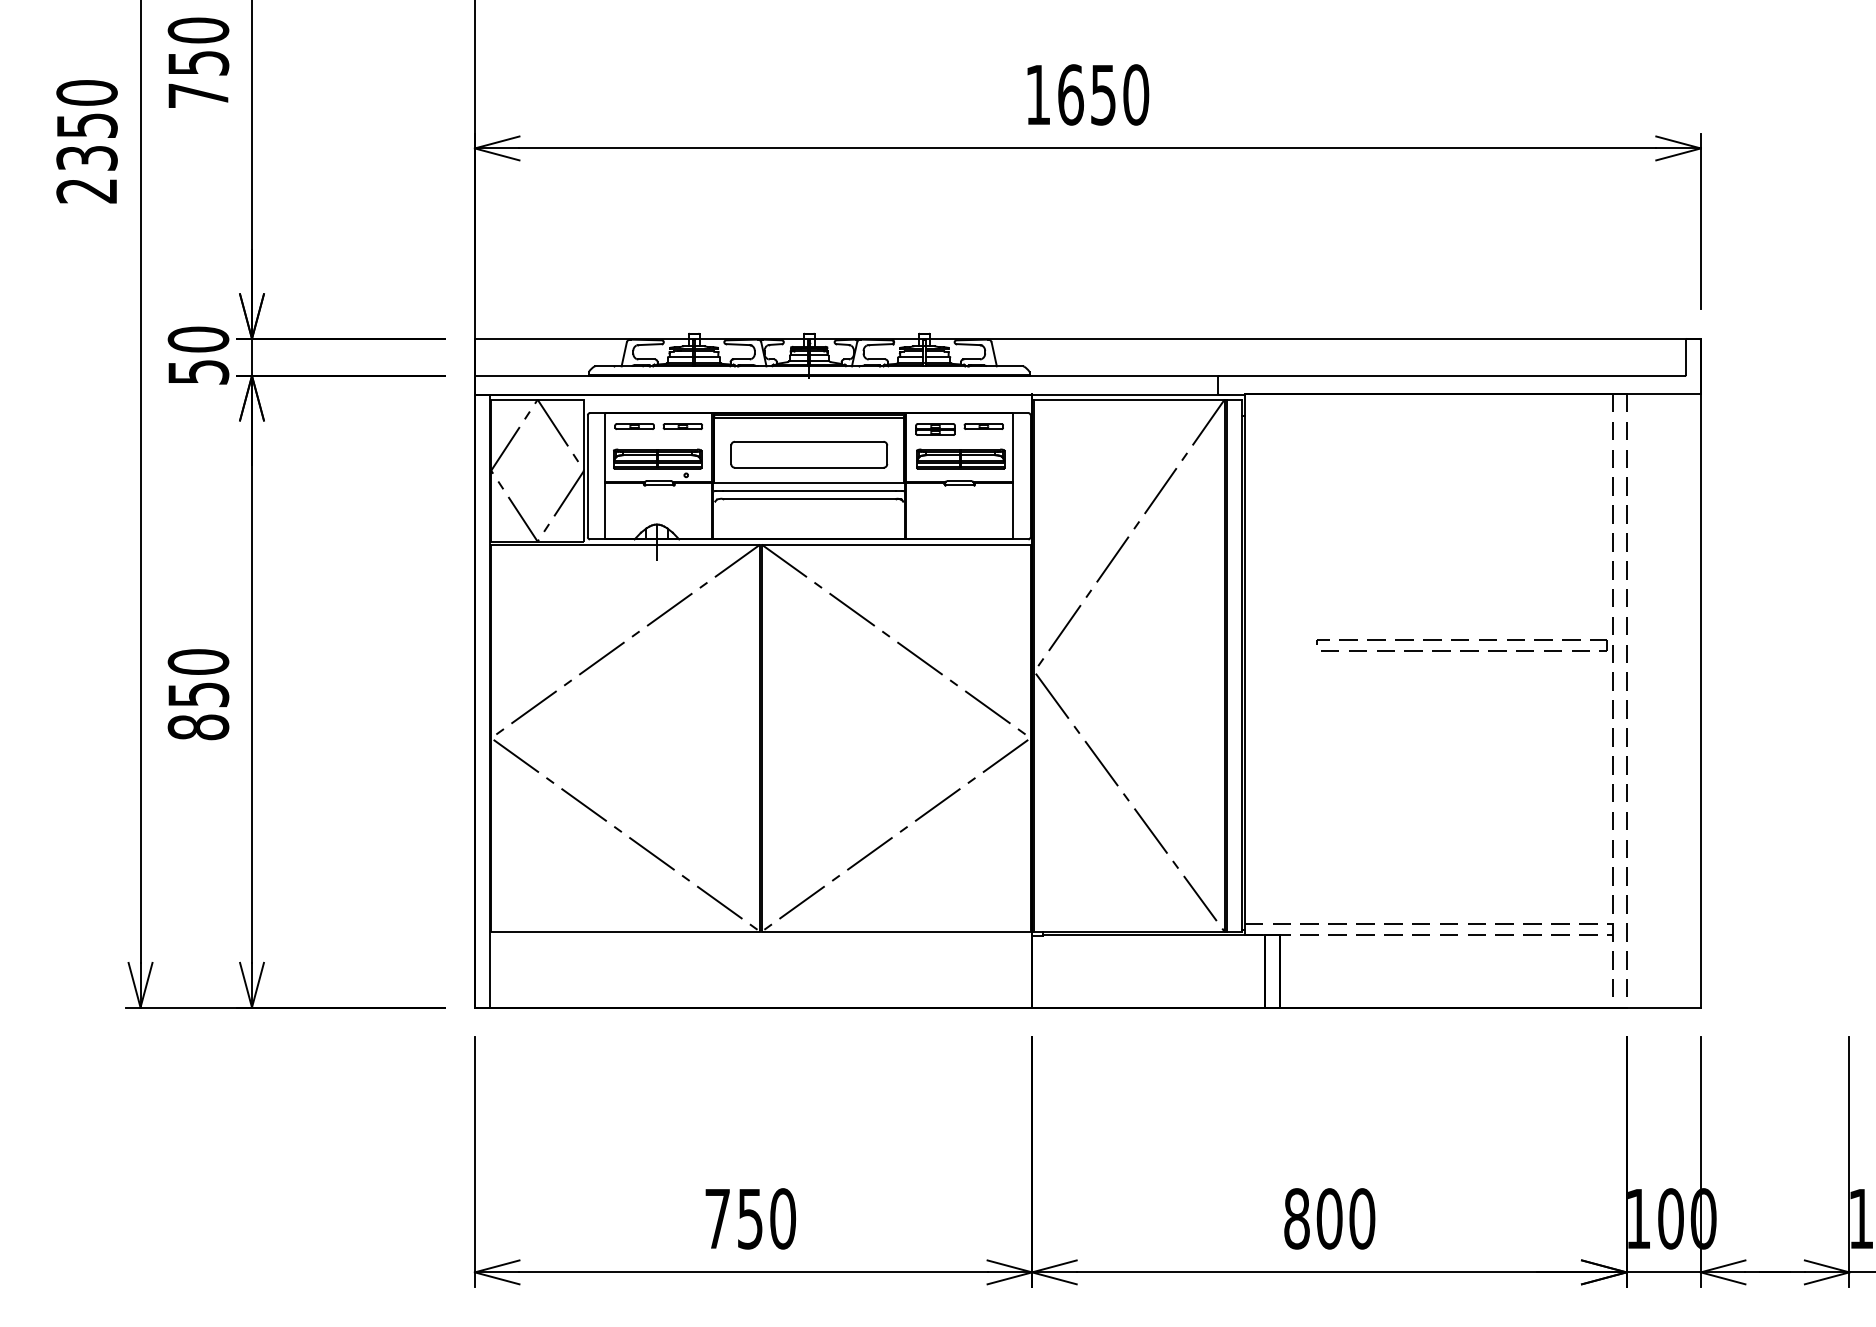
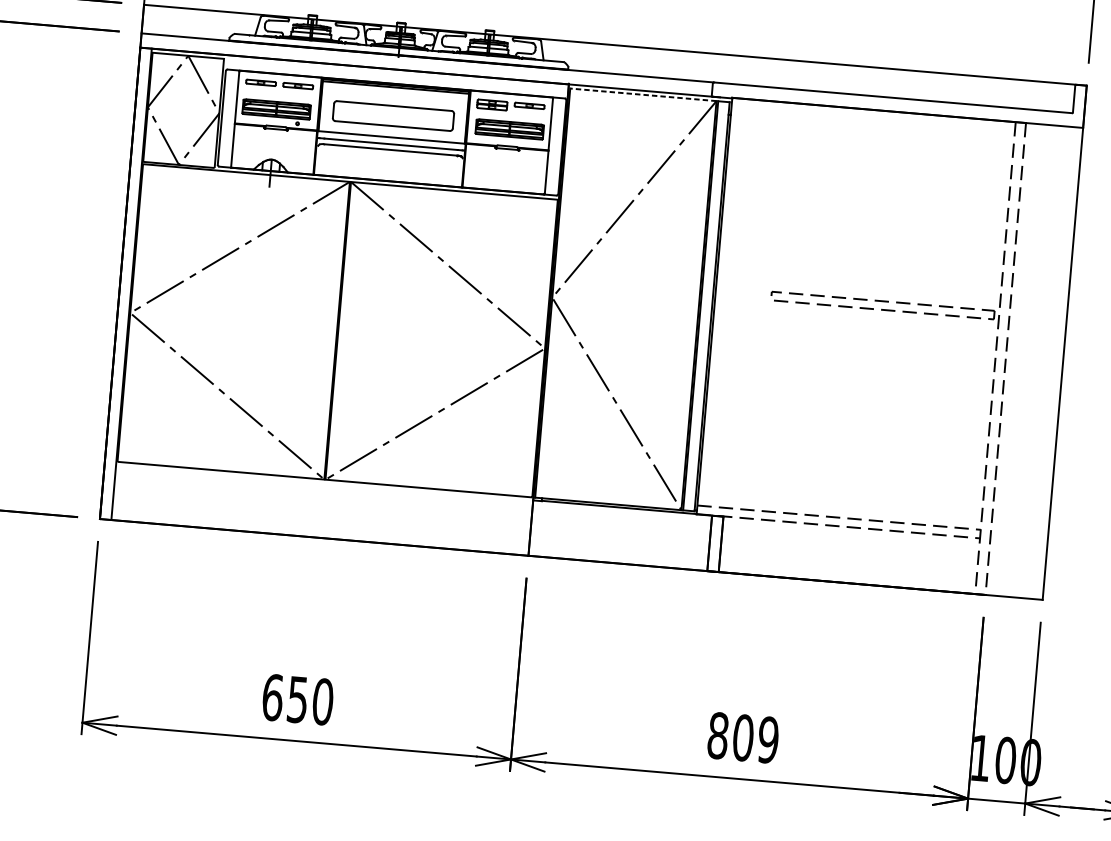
line: (1128, 399) -> (642, 94), solid -> dashed
text: (717, 1218) -> (272, 697), 750 -> 650
text: (1362, 1218) -> (768, 739), 800 -> 809

